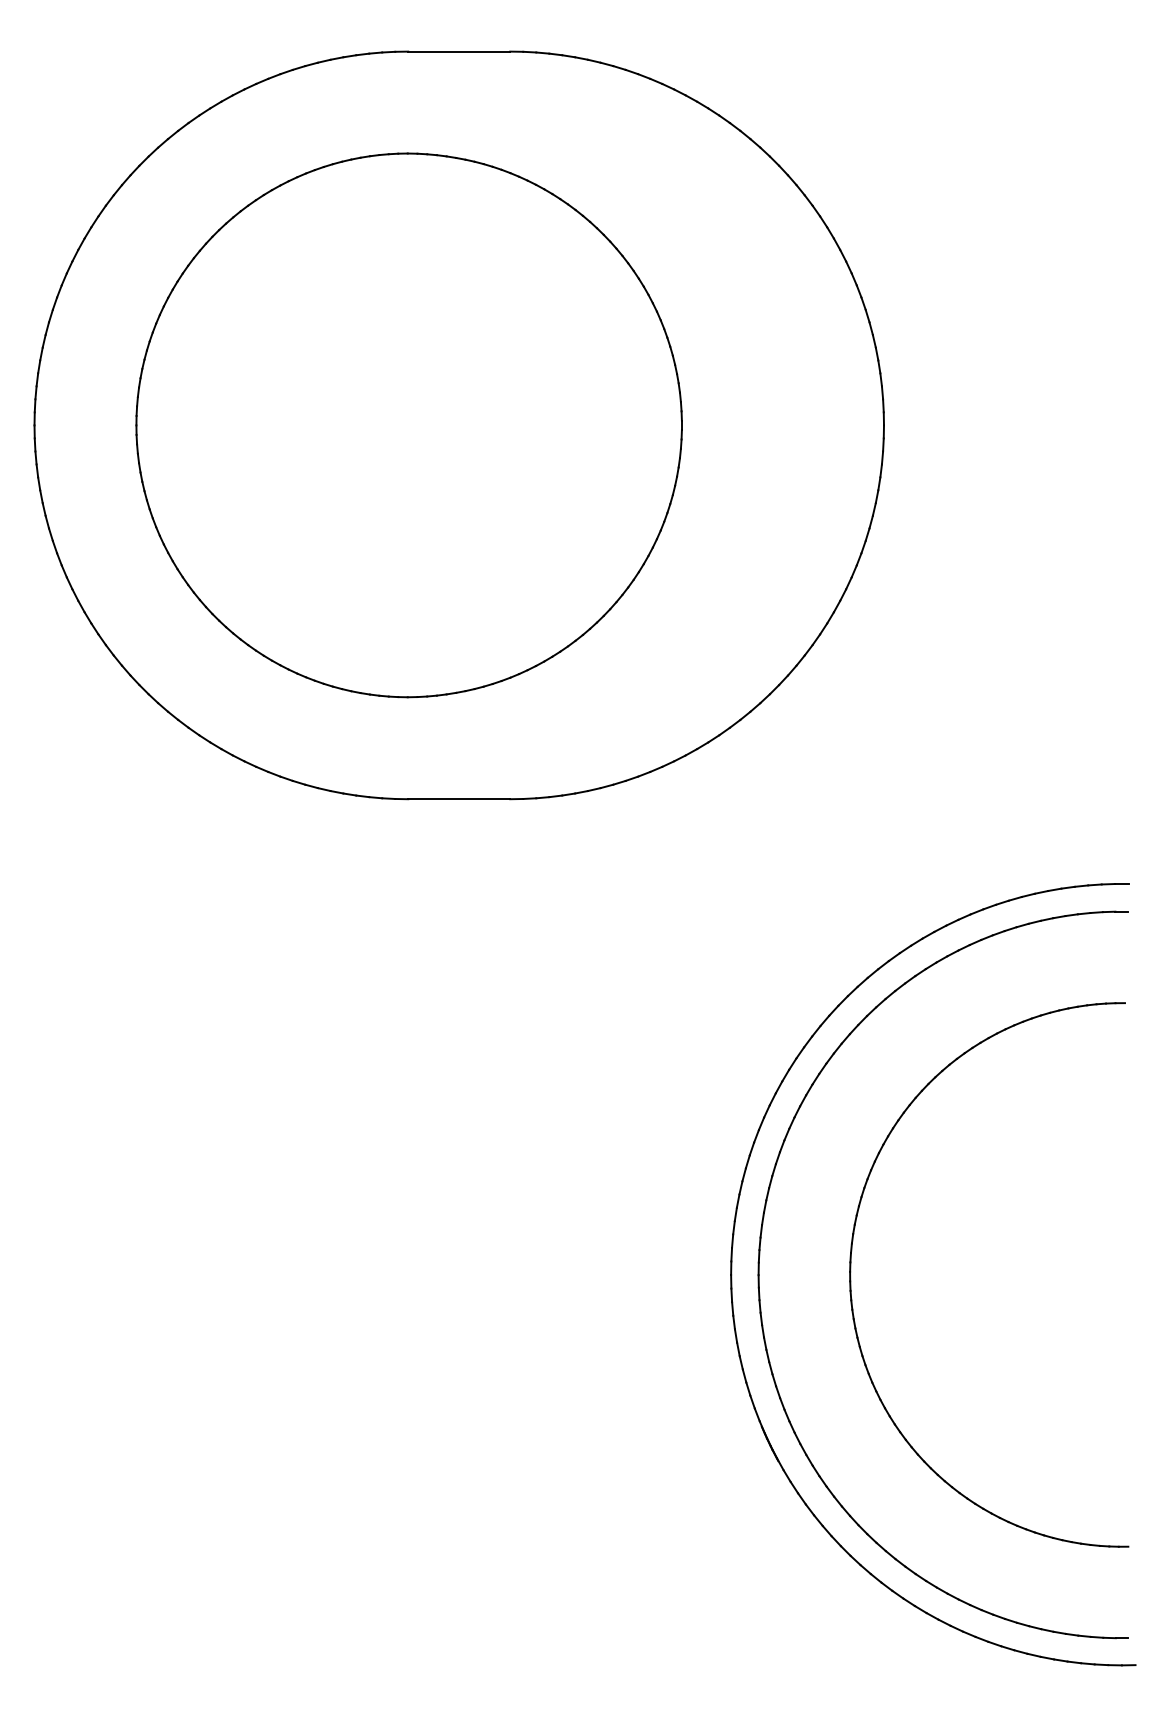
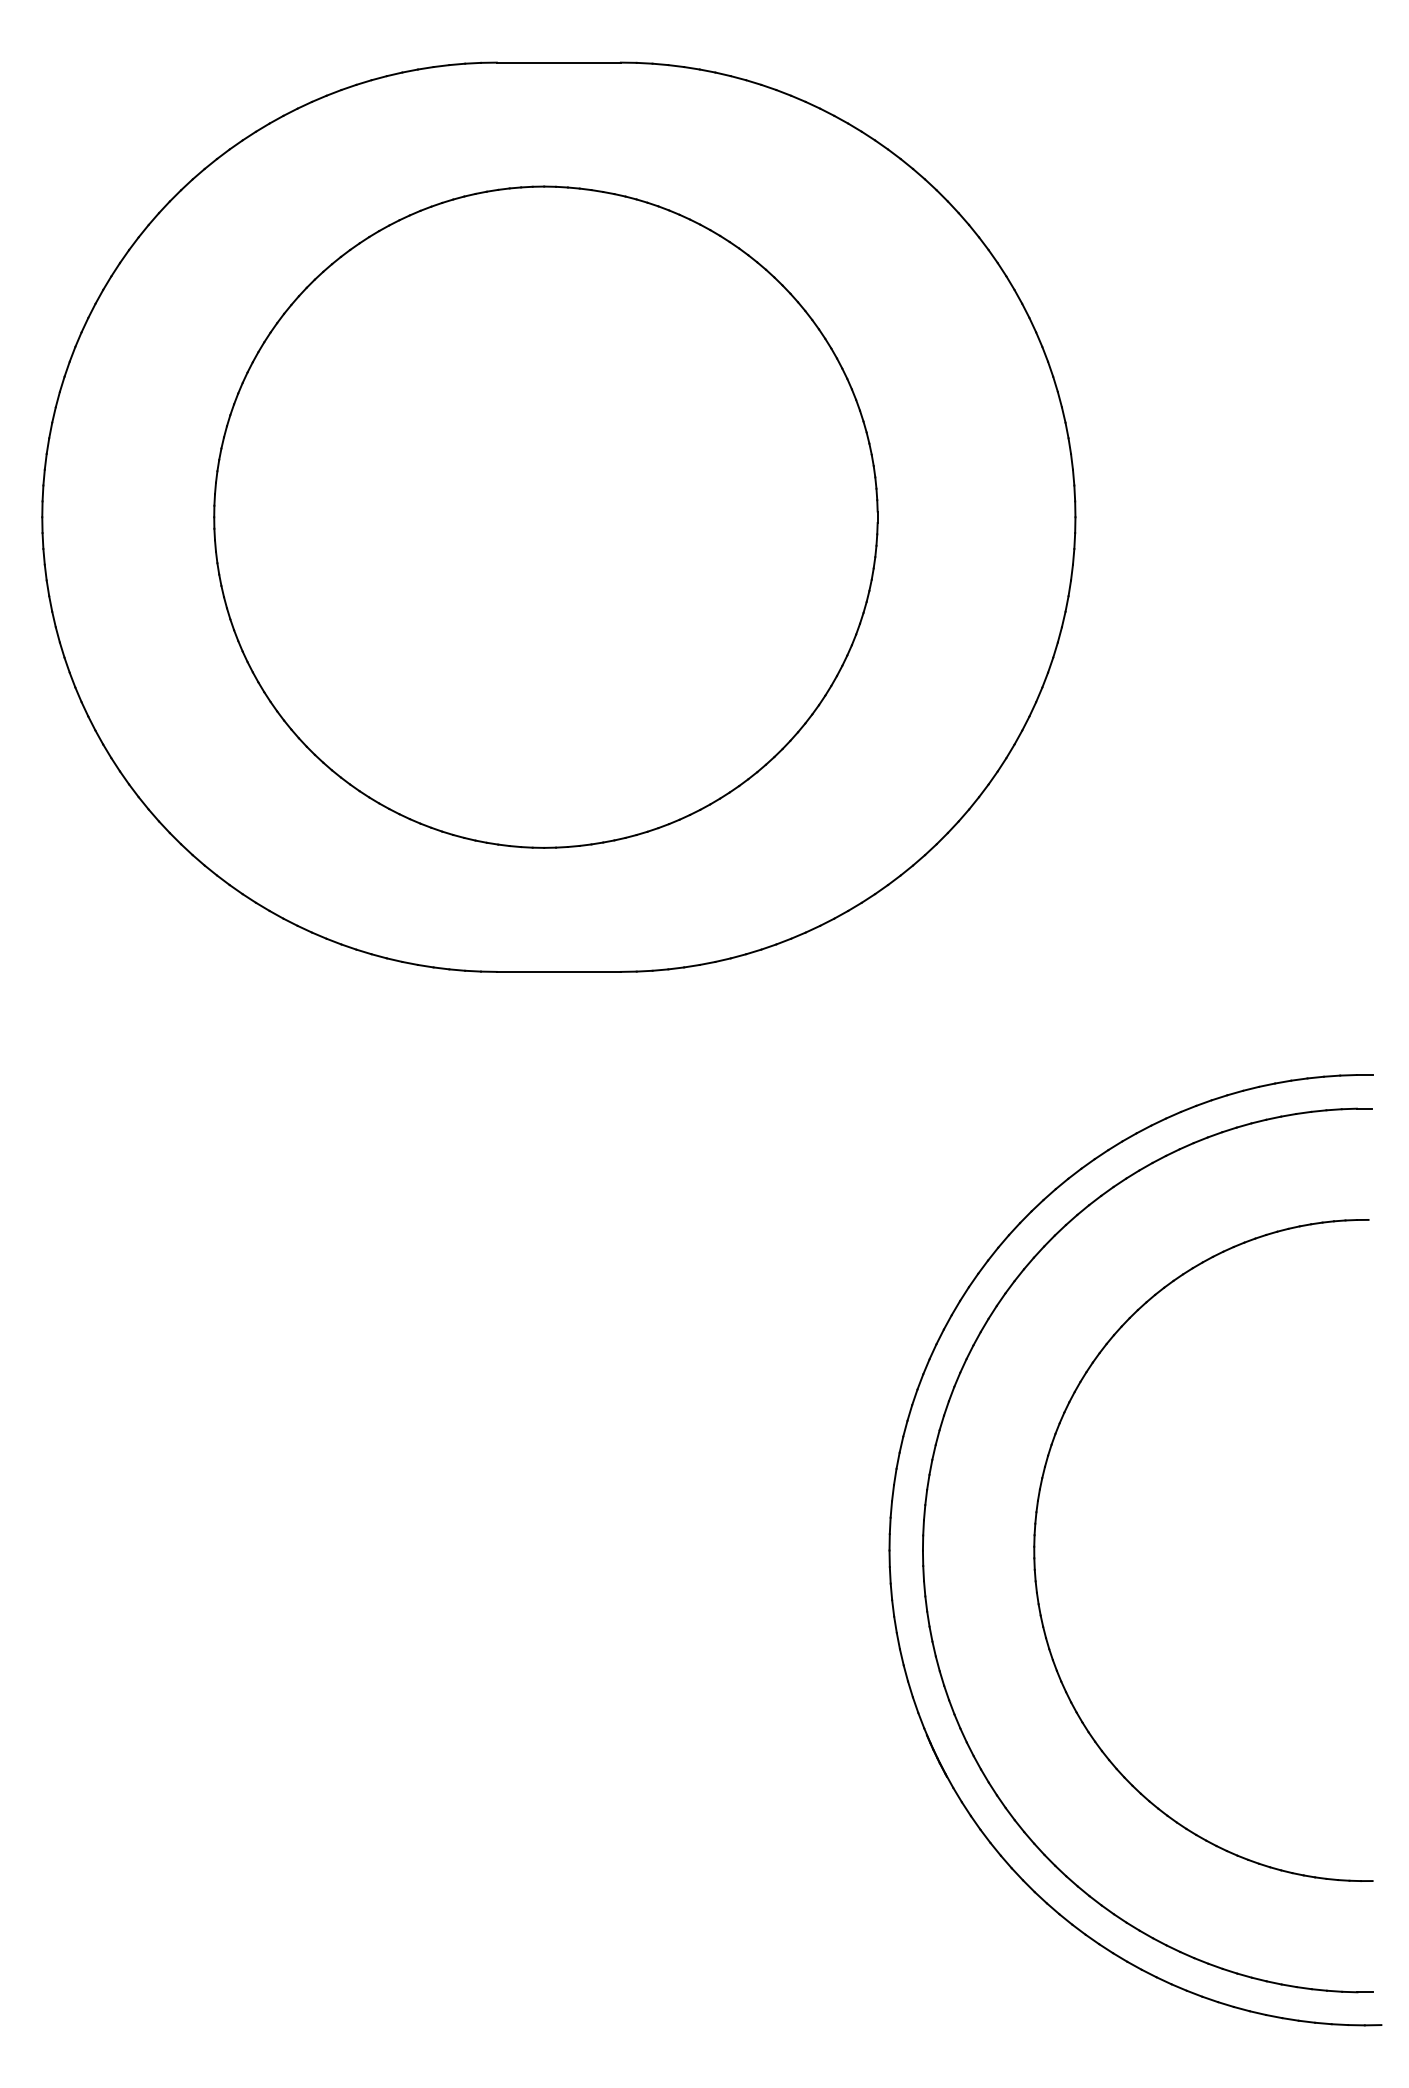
part: (408, 424) -> (545, 516), moved

